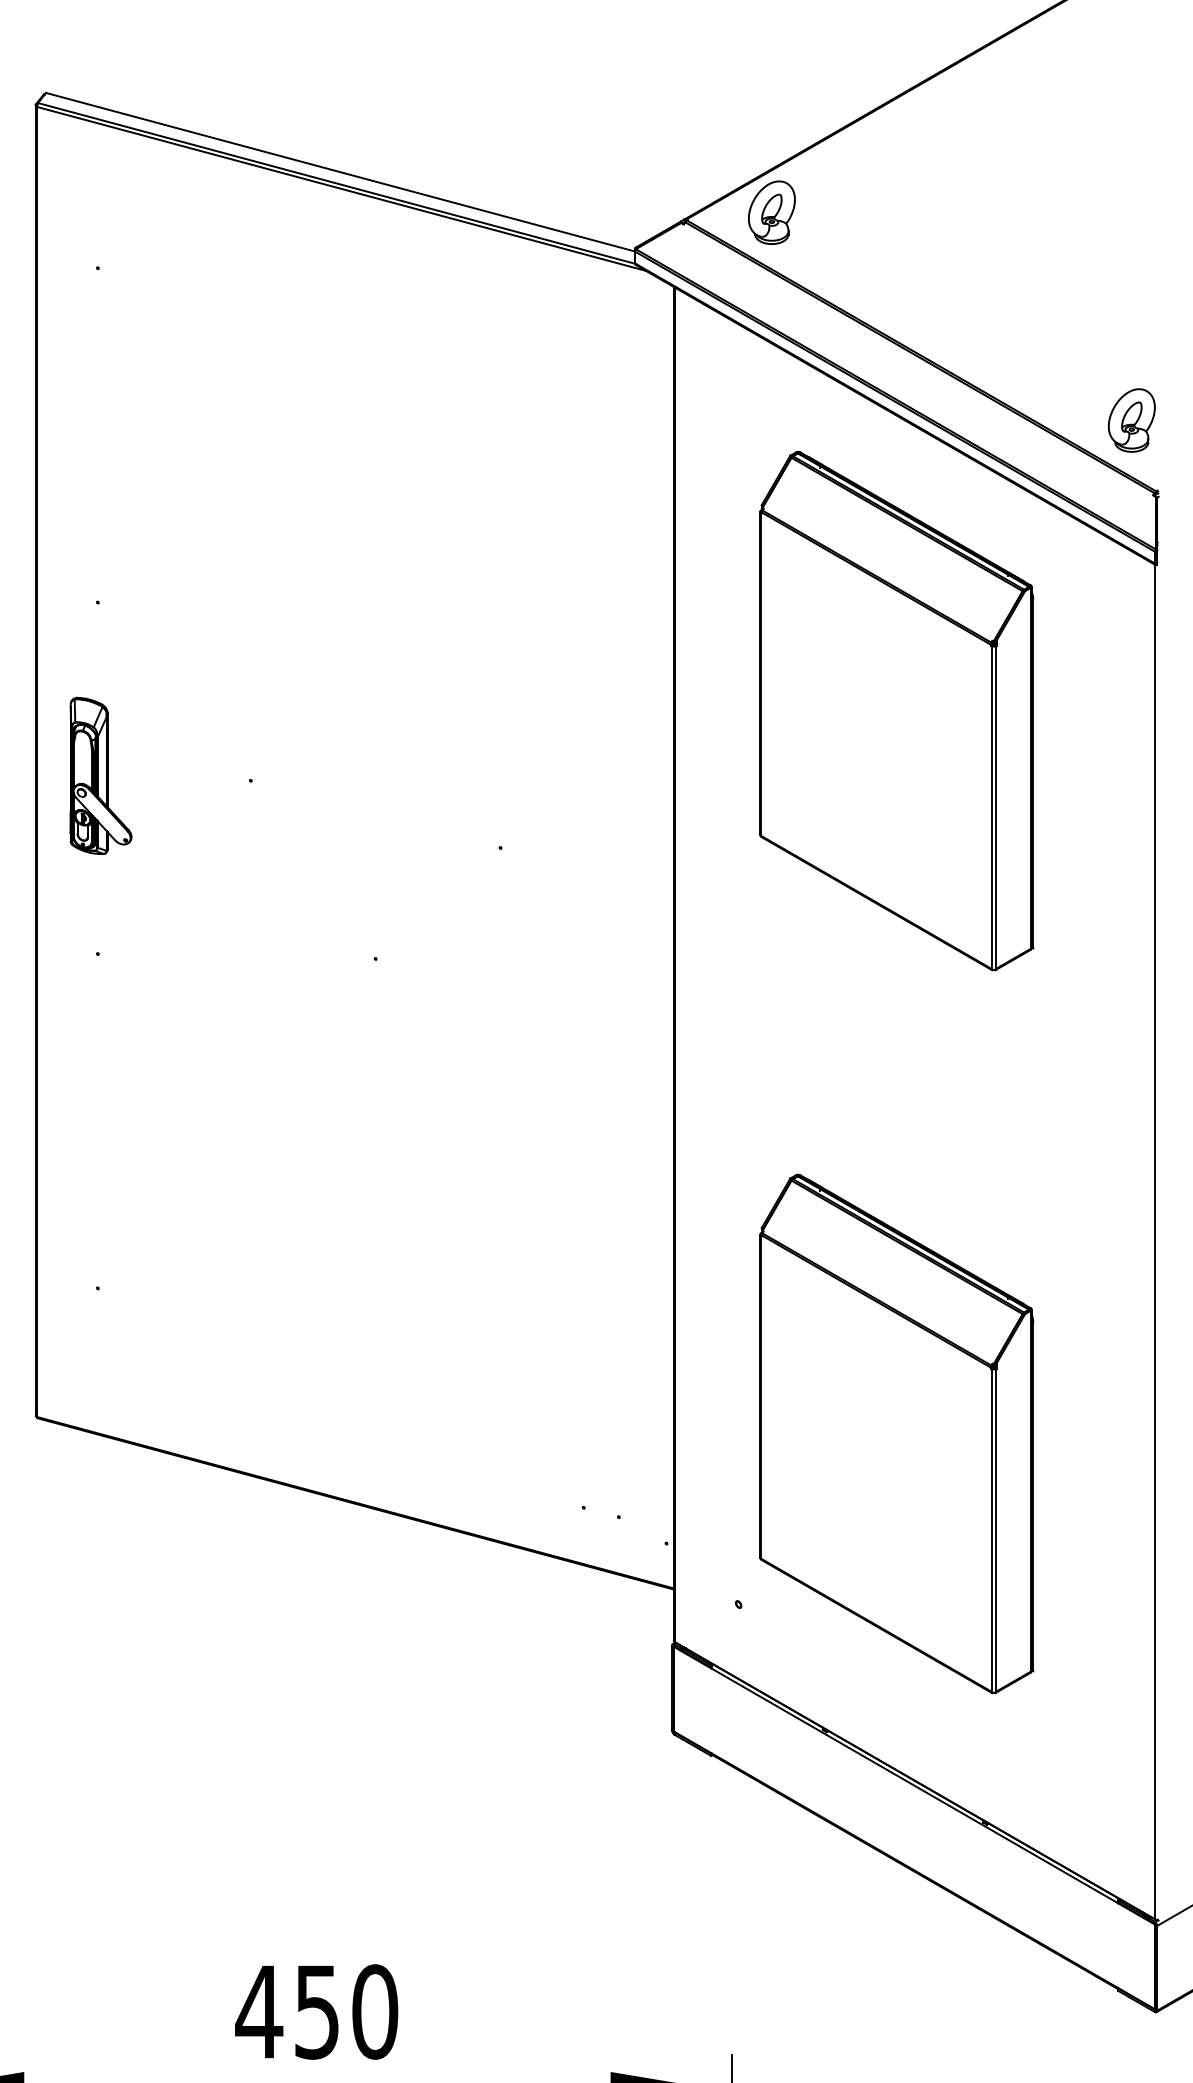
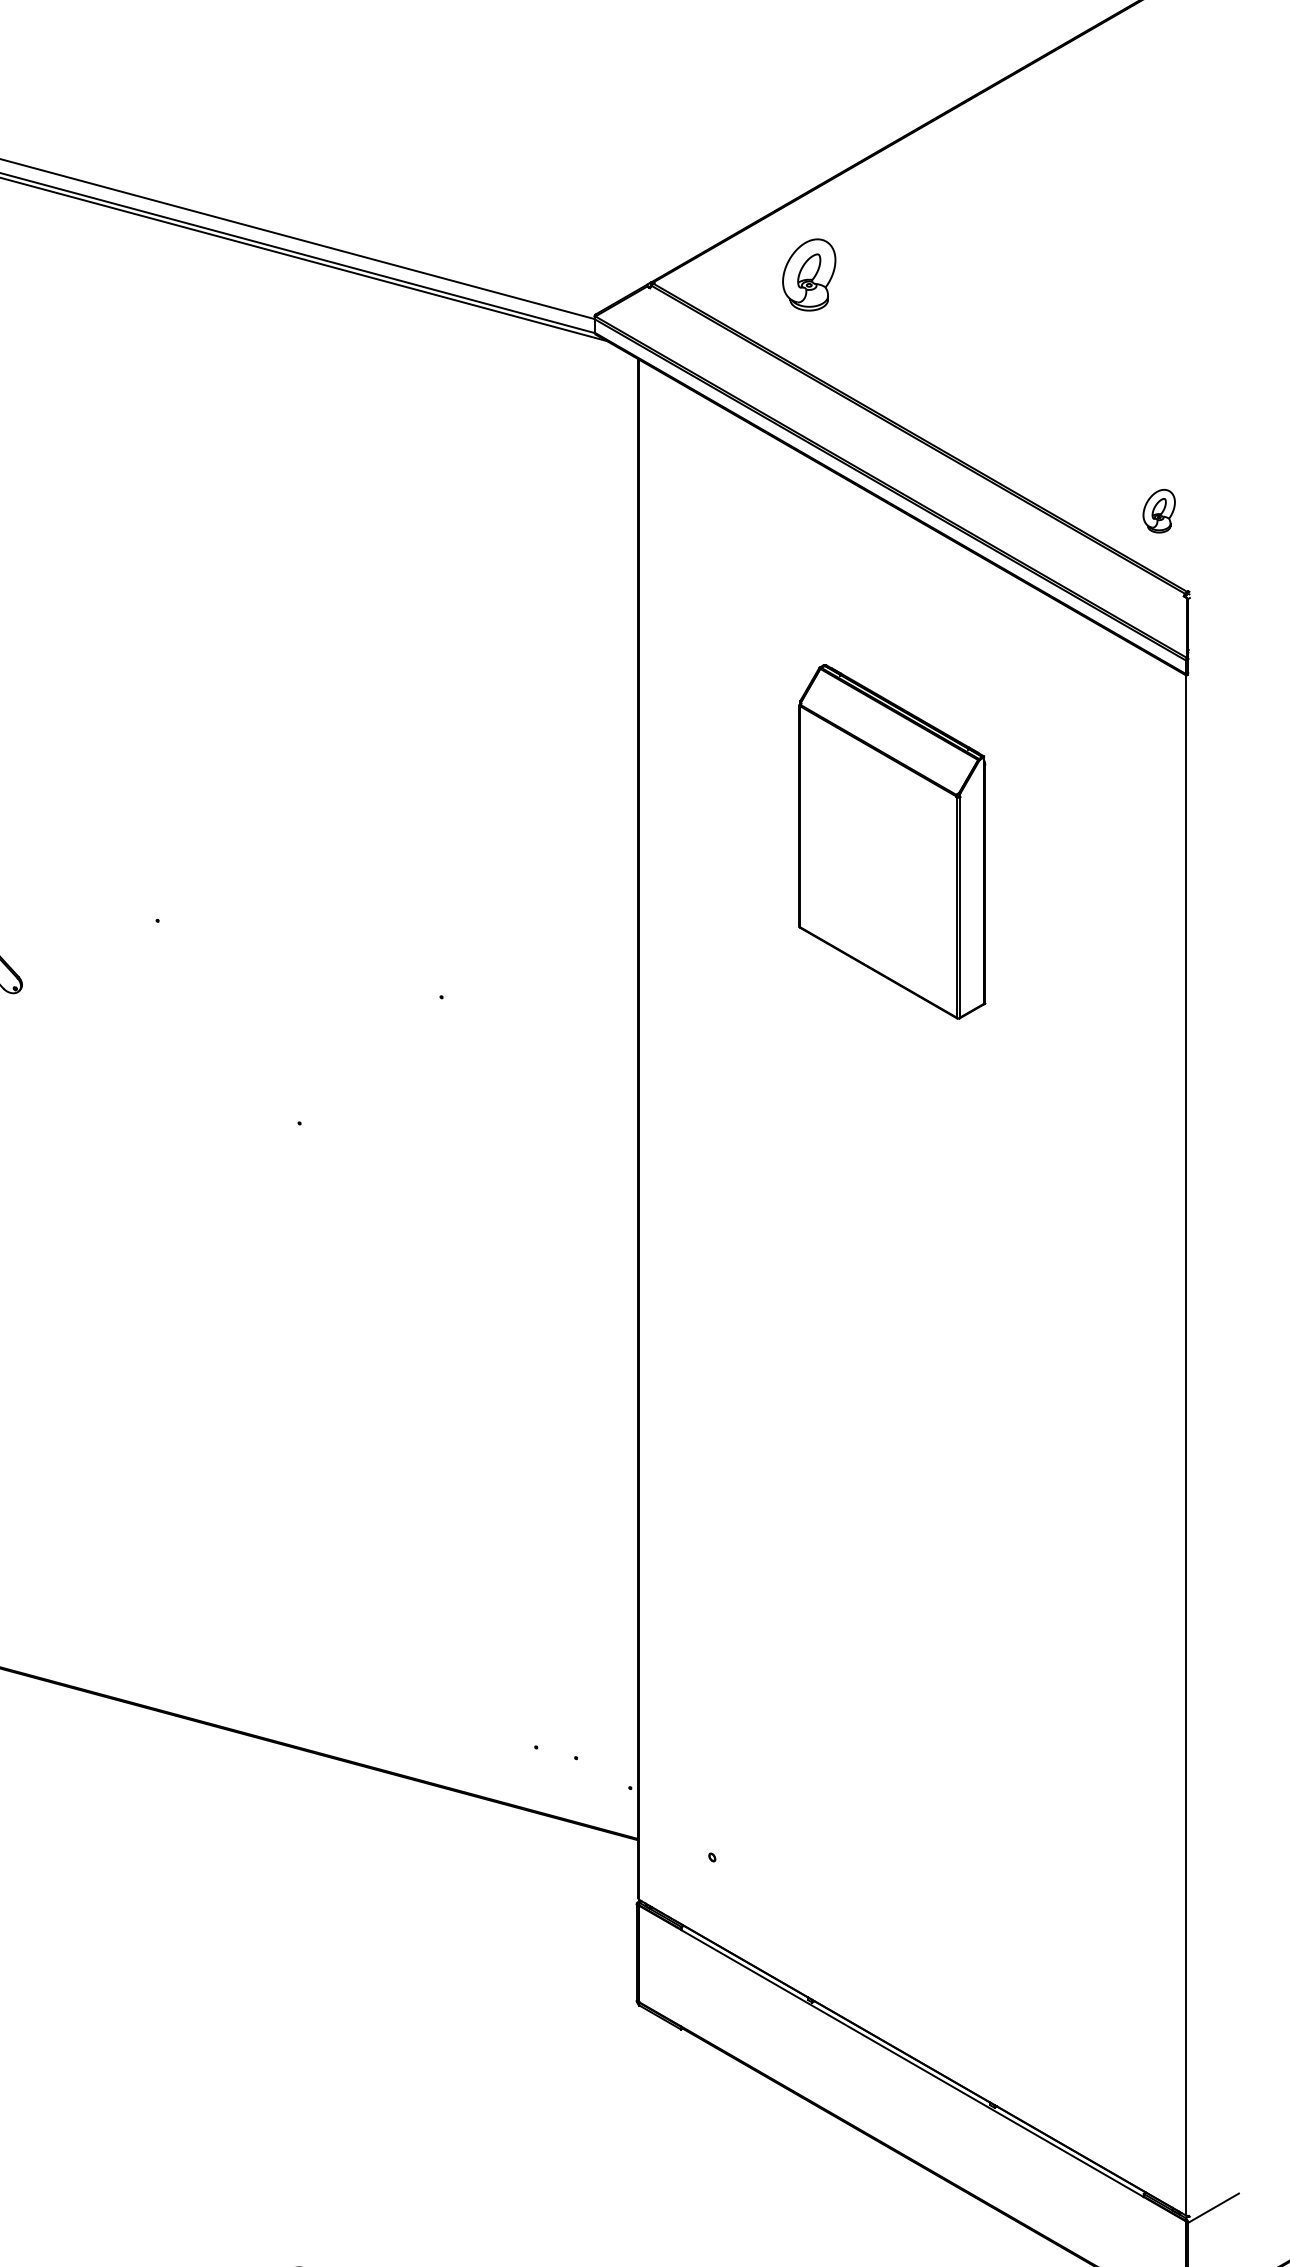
part: (771, 212) -> (808, 274), moved
part: (1131, 420) -> (1158, 511), size x0.6
part: (896, 711) -> (891, 842), size x0.6
part: (896, 1433) -> (891, 1662), removed

